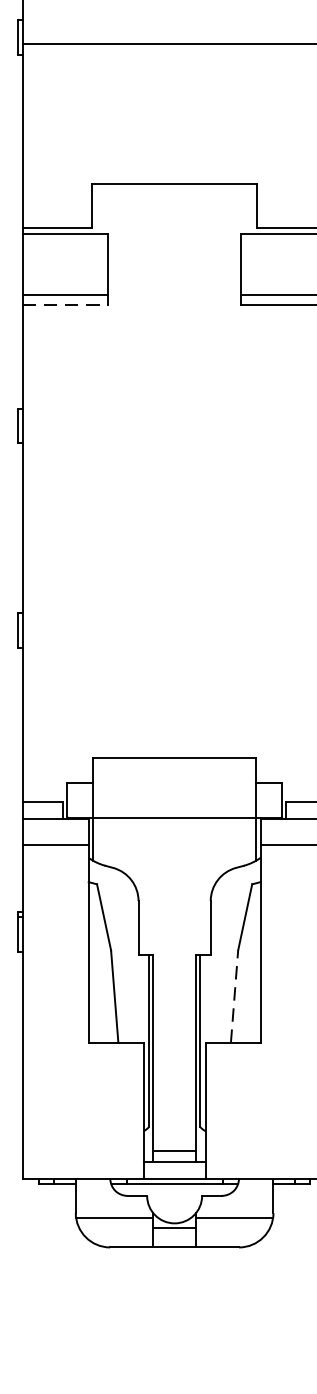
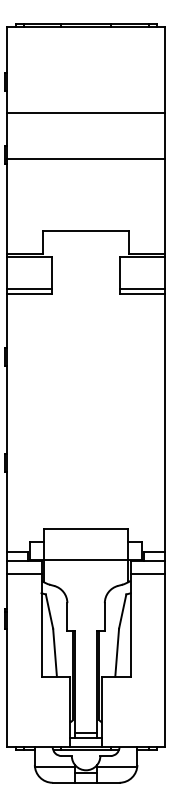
line: (67, 304) -> (30, 293), dashed -> solid
line: (235, 996) -> (117, 652), dashed -> solid

